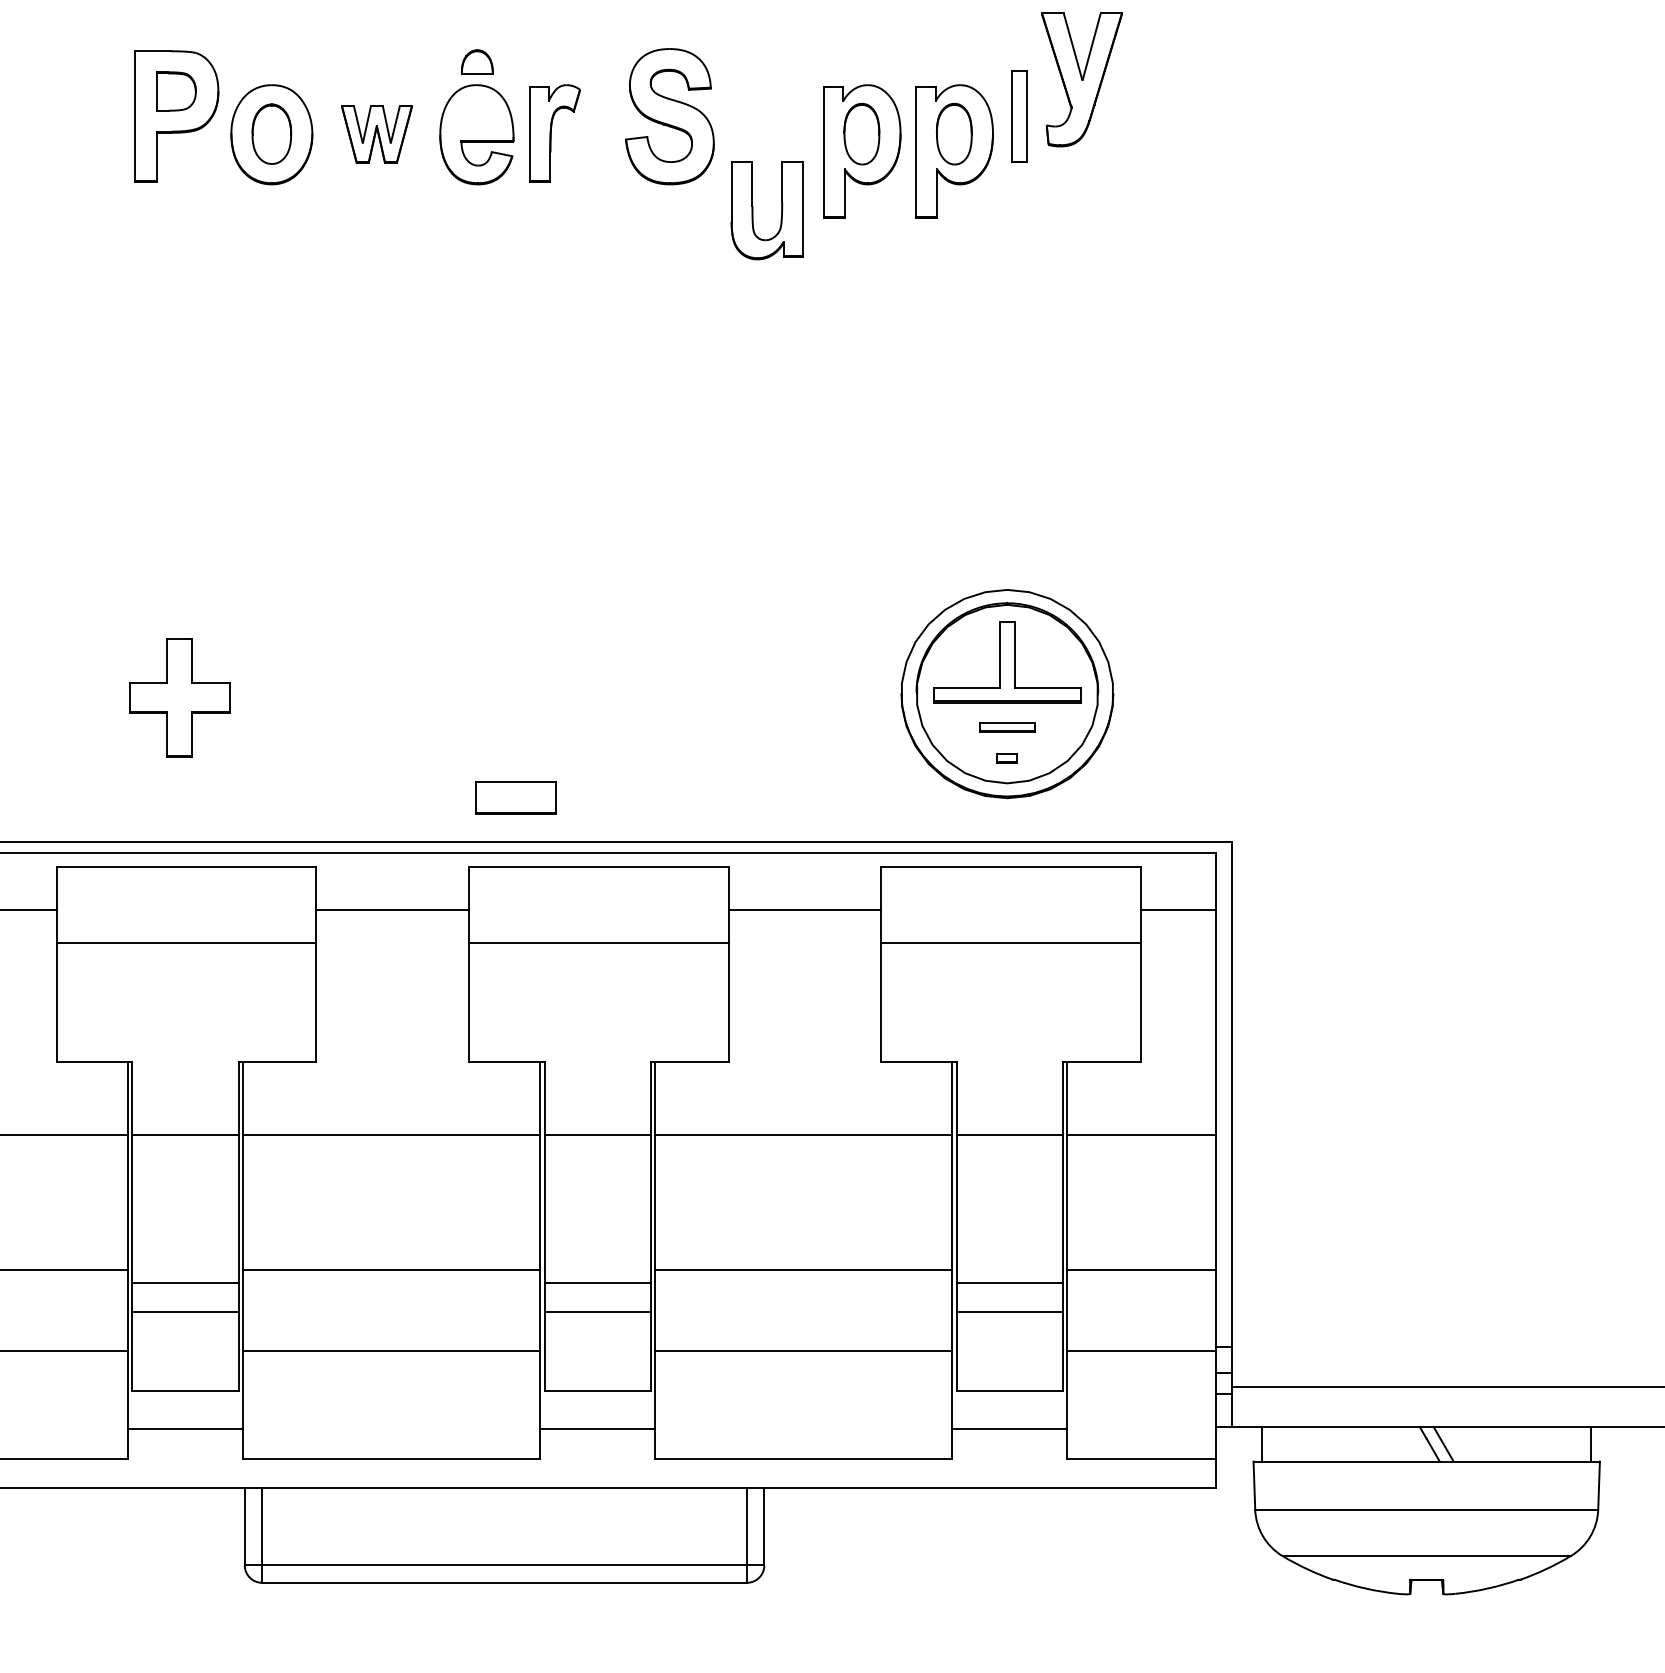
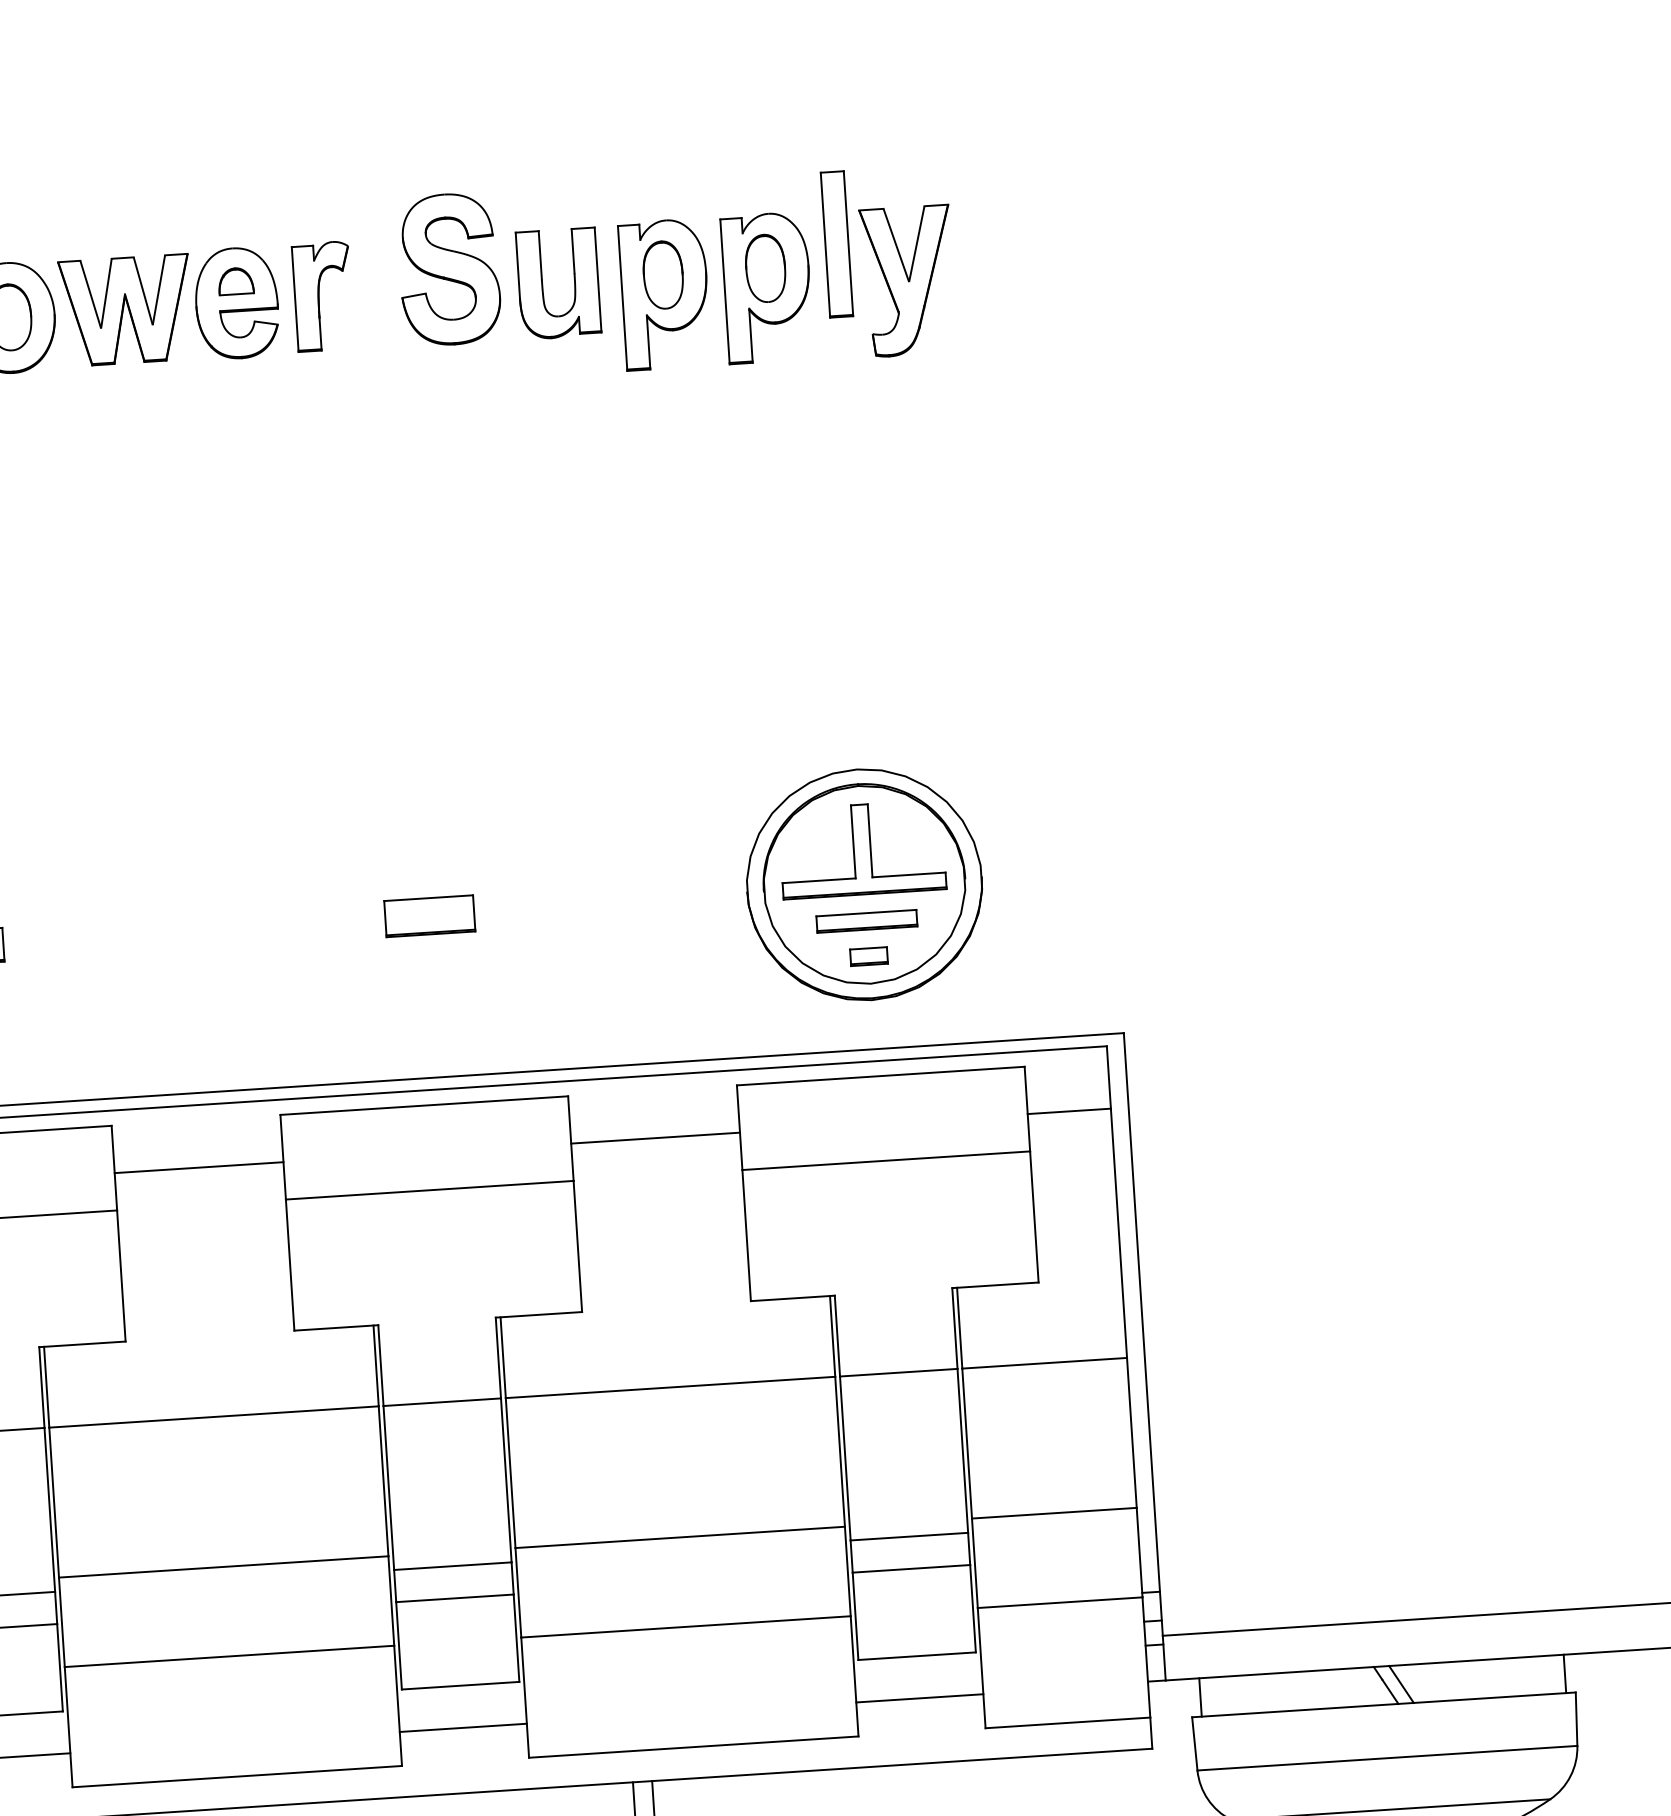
part: (477, 61) -> (236, 280), moved
part: (1081, 79) -> (907, 280), moved
part: (1019, 116) -> (836, 244), size x1.43
part: (376, 134) -> (125, 310), size x1.67
part: (753, 210) -> (543, 284), moved
part: (1007, 727) -> (867, 921), size x1.67
part: (1007, 758) -> (869, 956), size x1.67
part: (515, 797) -> (429, 915), moved

